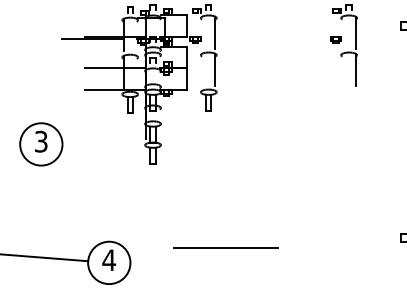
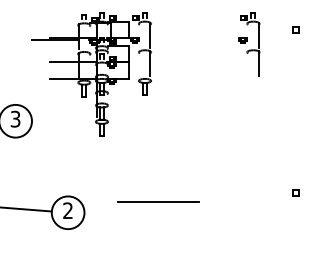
text: (108, 259) -> (67, 210), 4 -> 2

